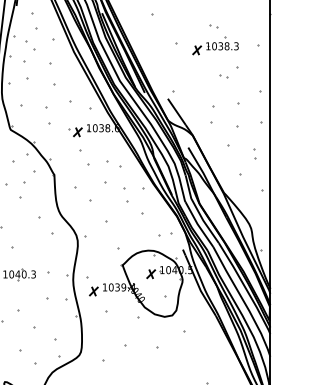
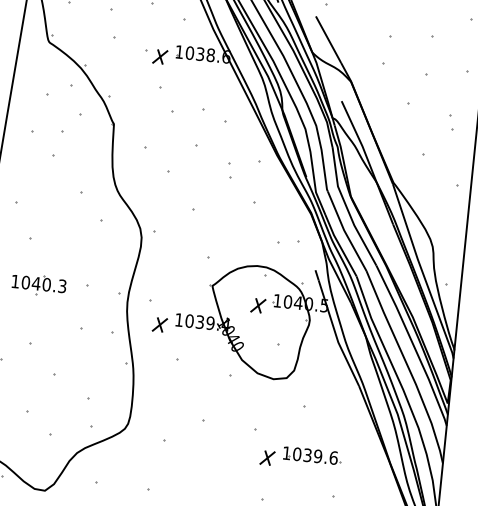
part: (126, 195) -> (230, 170), size x0.62
part: (185, 362) -> (300, 458), added

